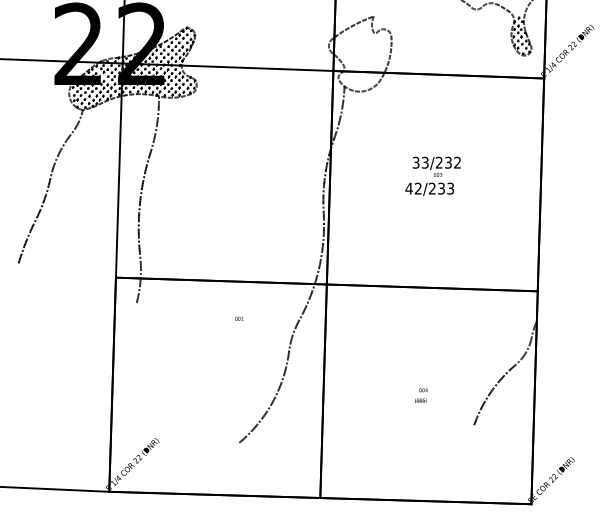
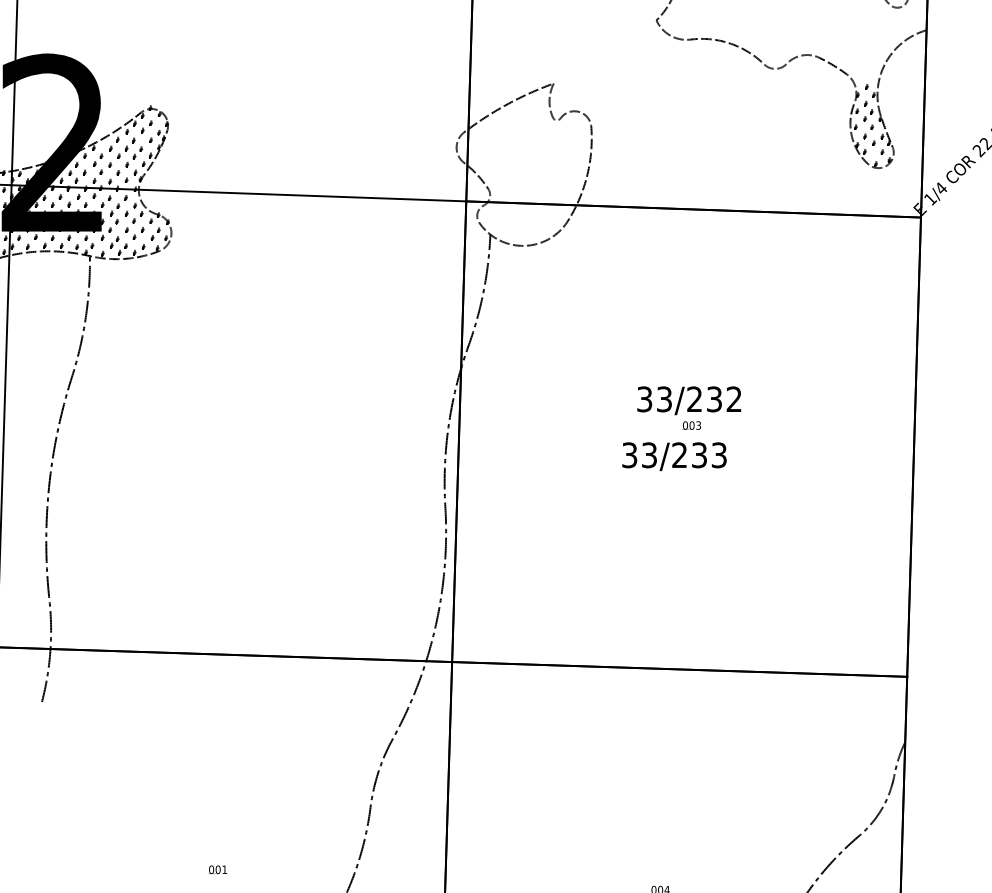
text: (413, 188) -> (639, 454), 42/233 -> 33/233
text: (239, 318) -> (218, 869), moved

